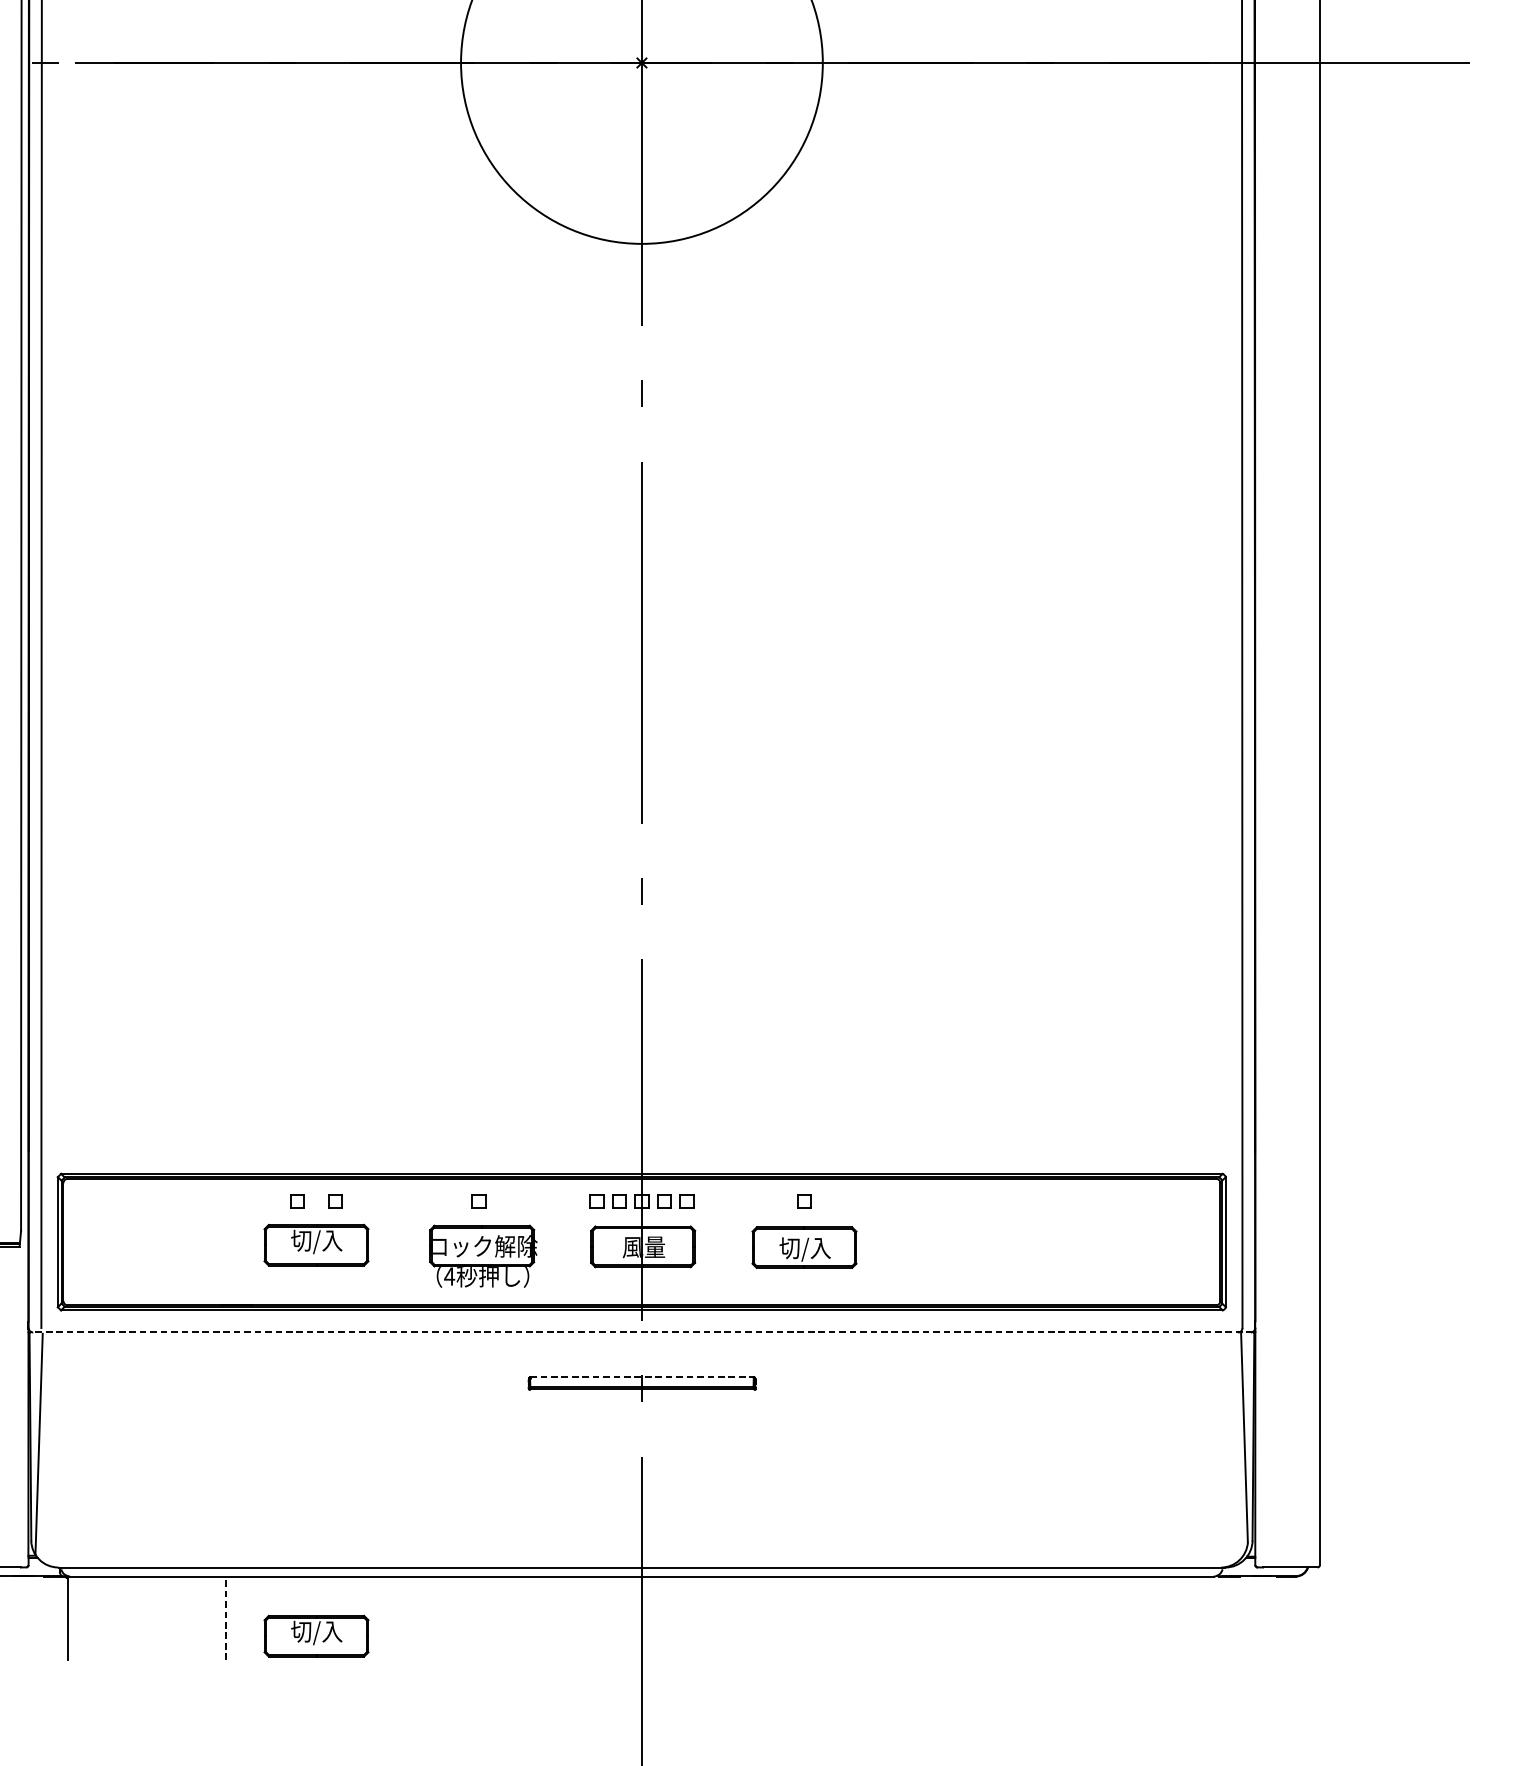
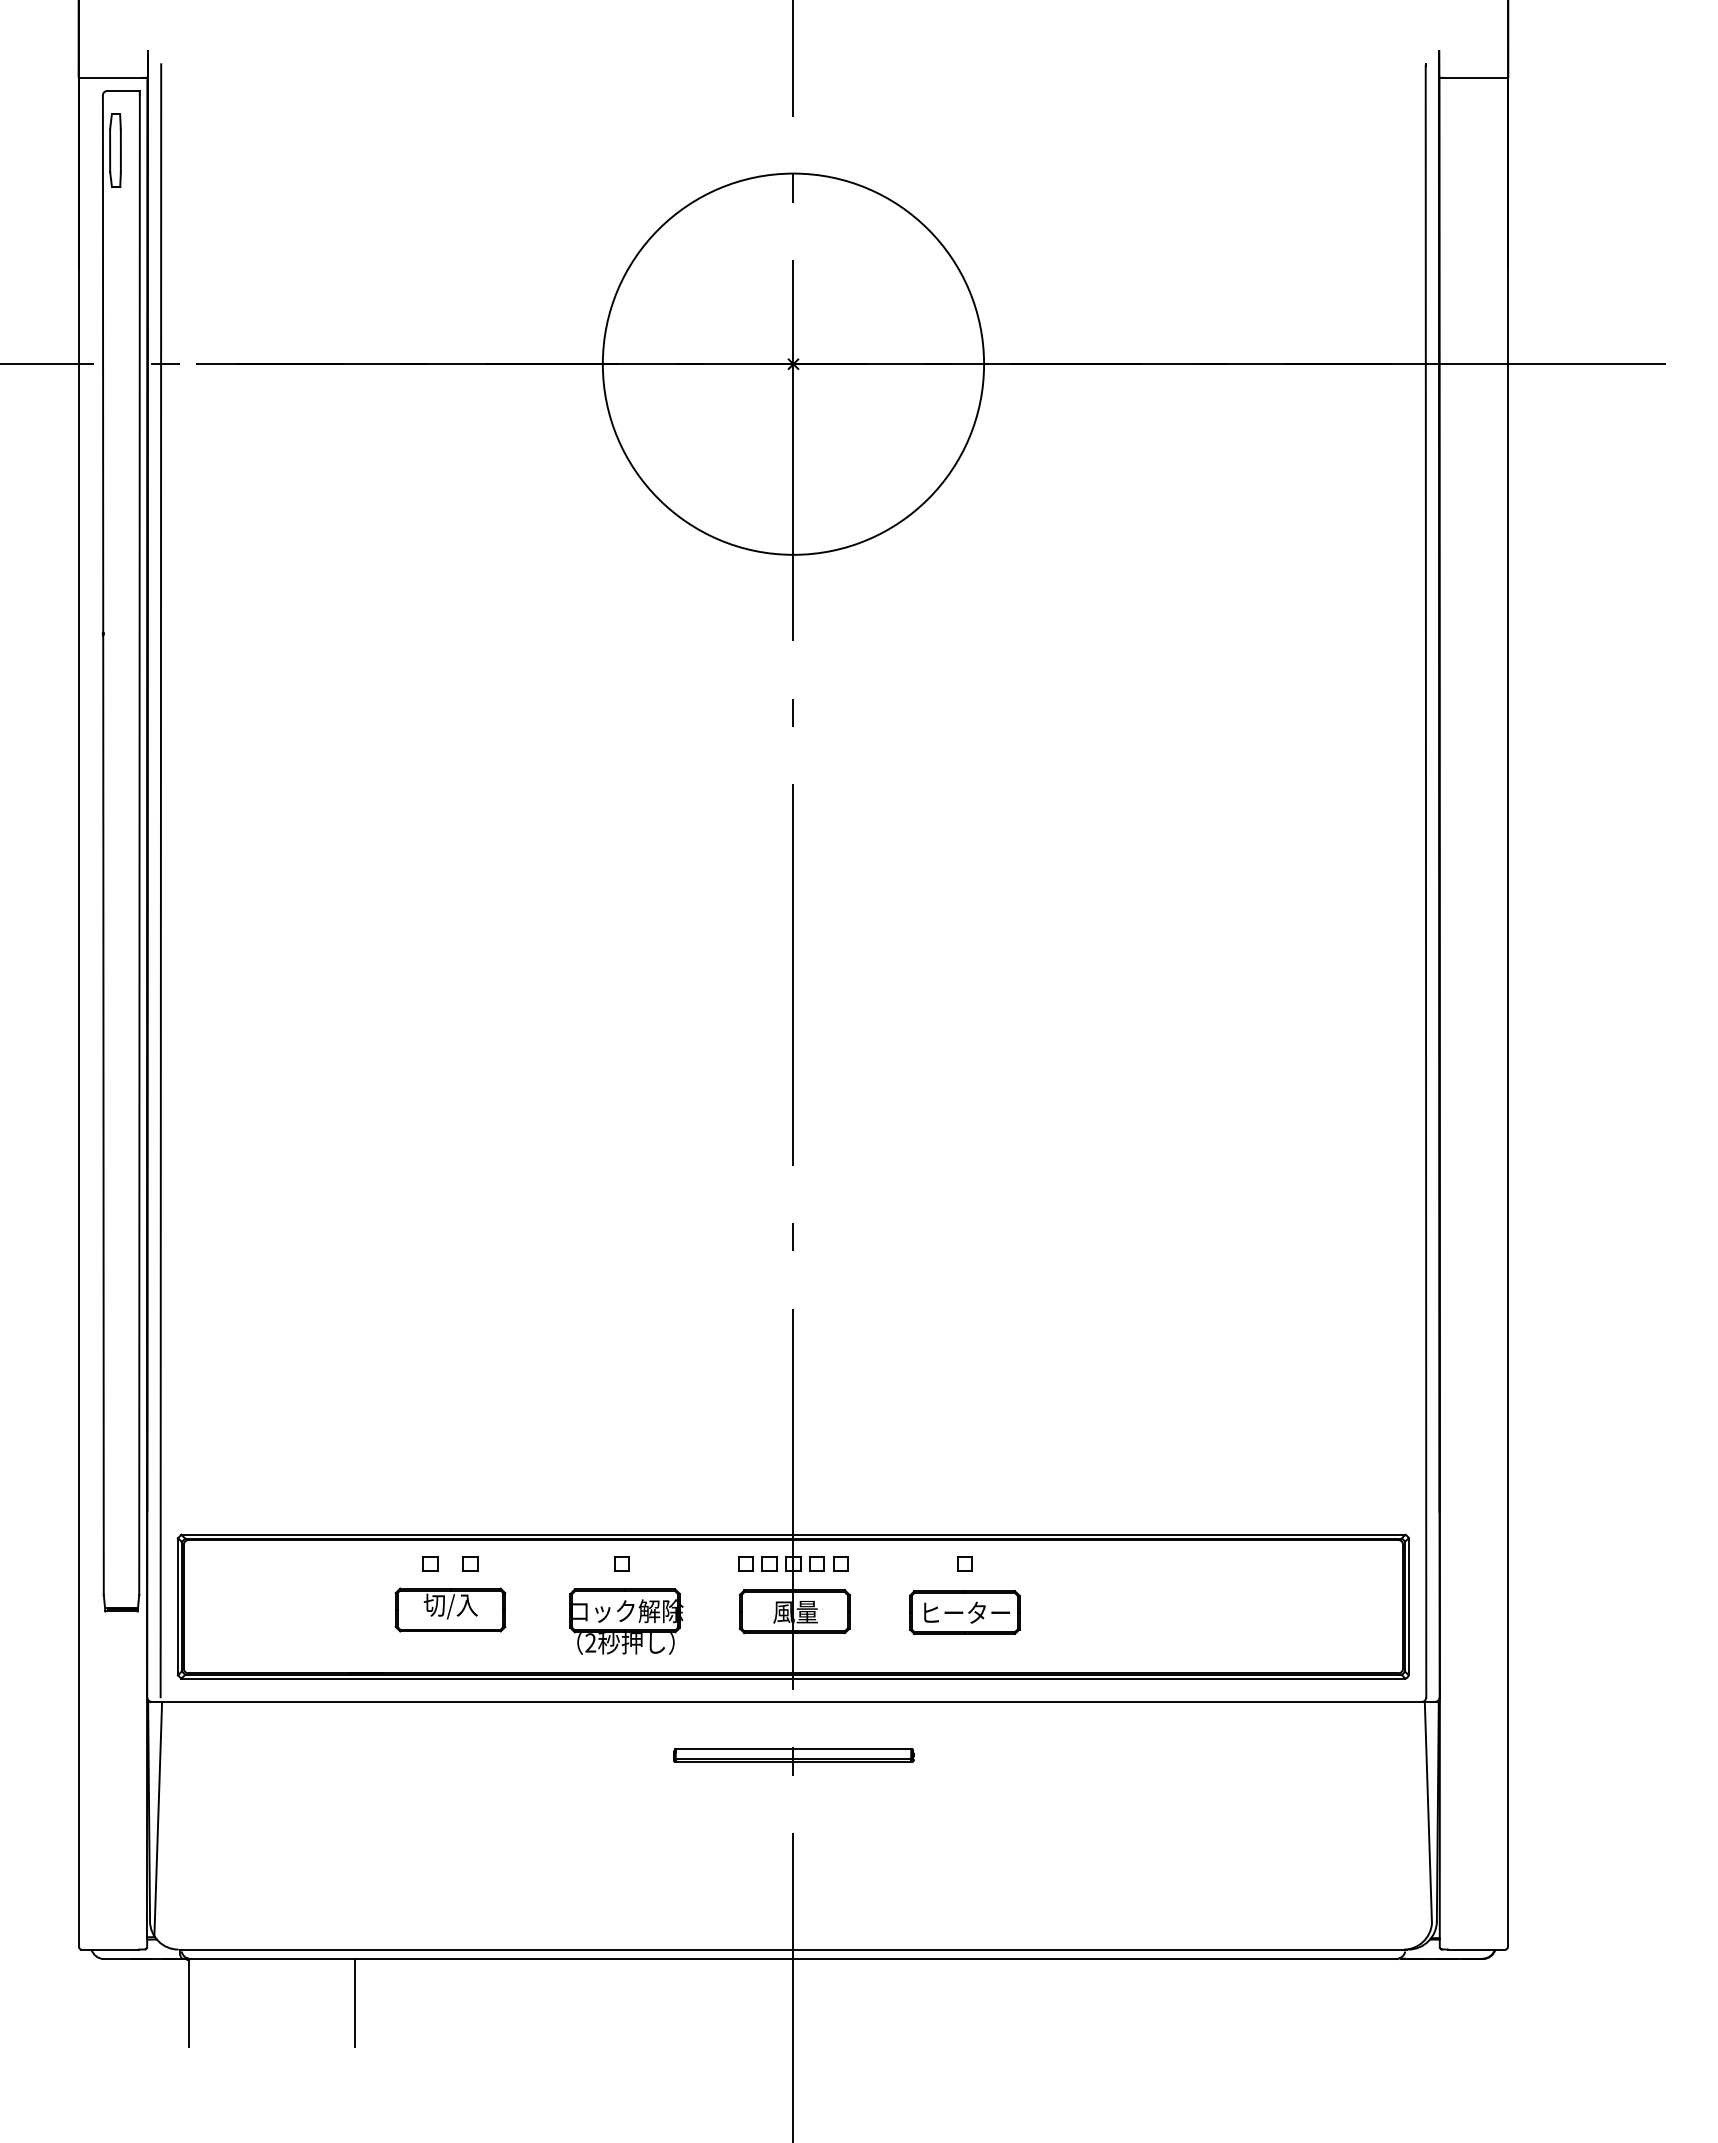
text: (806, 1249) -> (966, 1614), 切/入 -> ヒーター
text: (449, 1276) -> (590, 1642), 4 -> 2
line: (641, 1332) -> (793, 1701), dashed -> solid
line: (641, 1377) -> (793, 1749), dashed -> solid
line: (226, 1618) -> (355, 2003), dashed -> solid
part: (316, 1635) -> (450, 2021), removed

